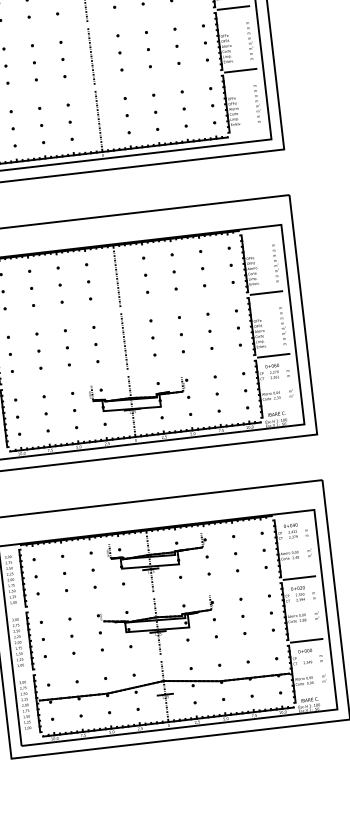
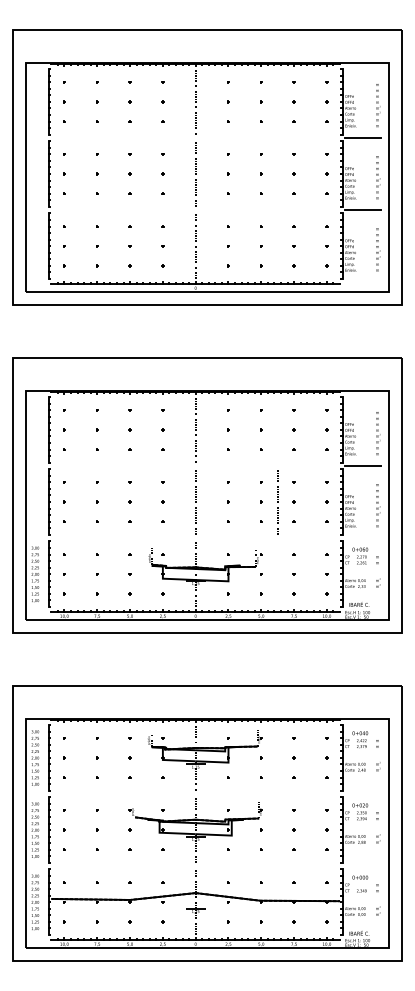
line: (195, 333) -> (277, 502), added
line: (273, 356) -> (363, 538), removed
line: (299, 577) -> (363, 793), removed
line: (306, 641) -> (363, 866), removed

